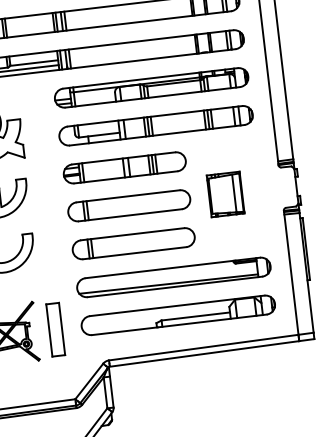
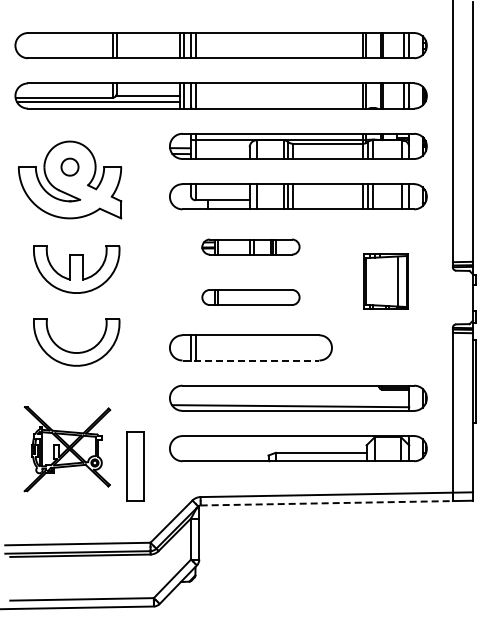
part: (124, 167) -> (250, 246), size x0.6
part: (225, 194) -> (385, 281), moved
part: (128, 205) -> (250, 297), size x0.6
line: (135, 253) -> (251, 360), solid -> dashed
part: (55, 329) -> (135, 466), moved
line: (205, 354) -> (327, 503), solid -> dashed

